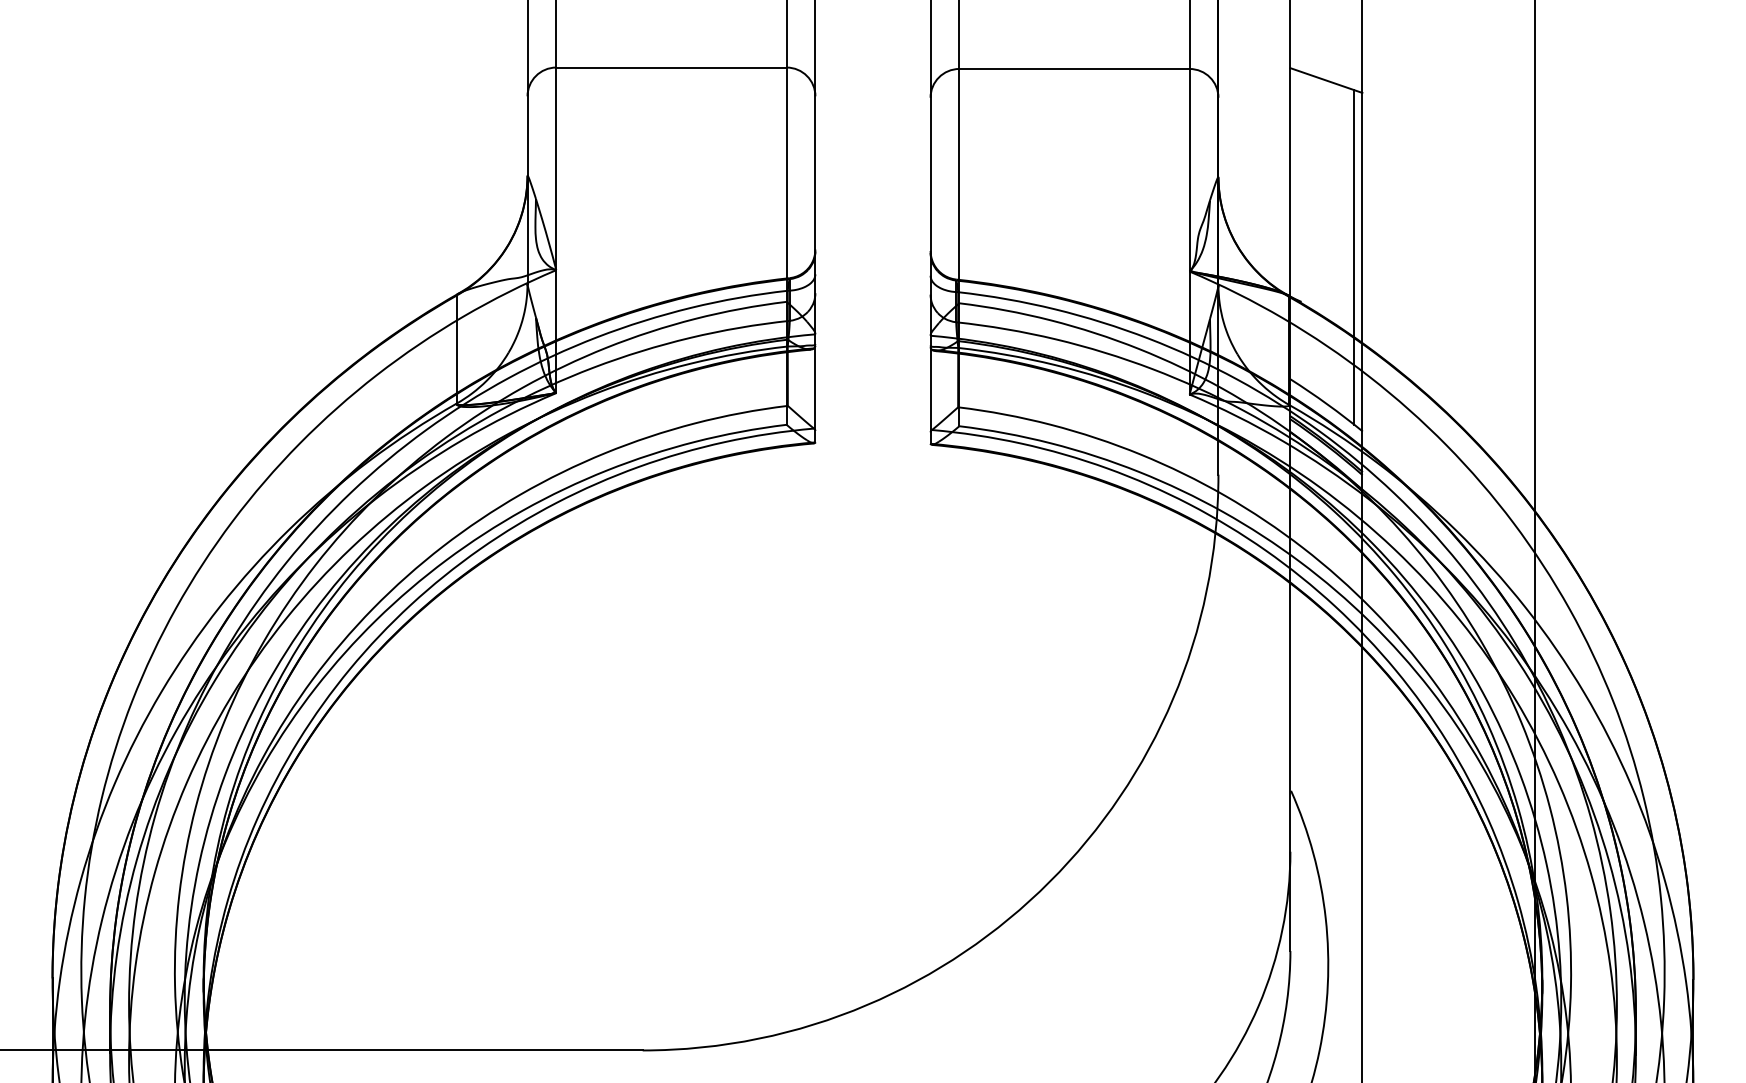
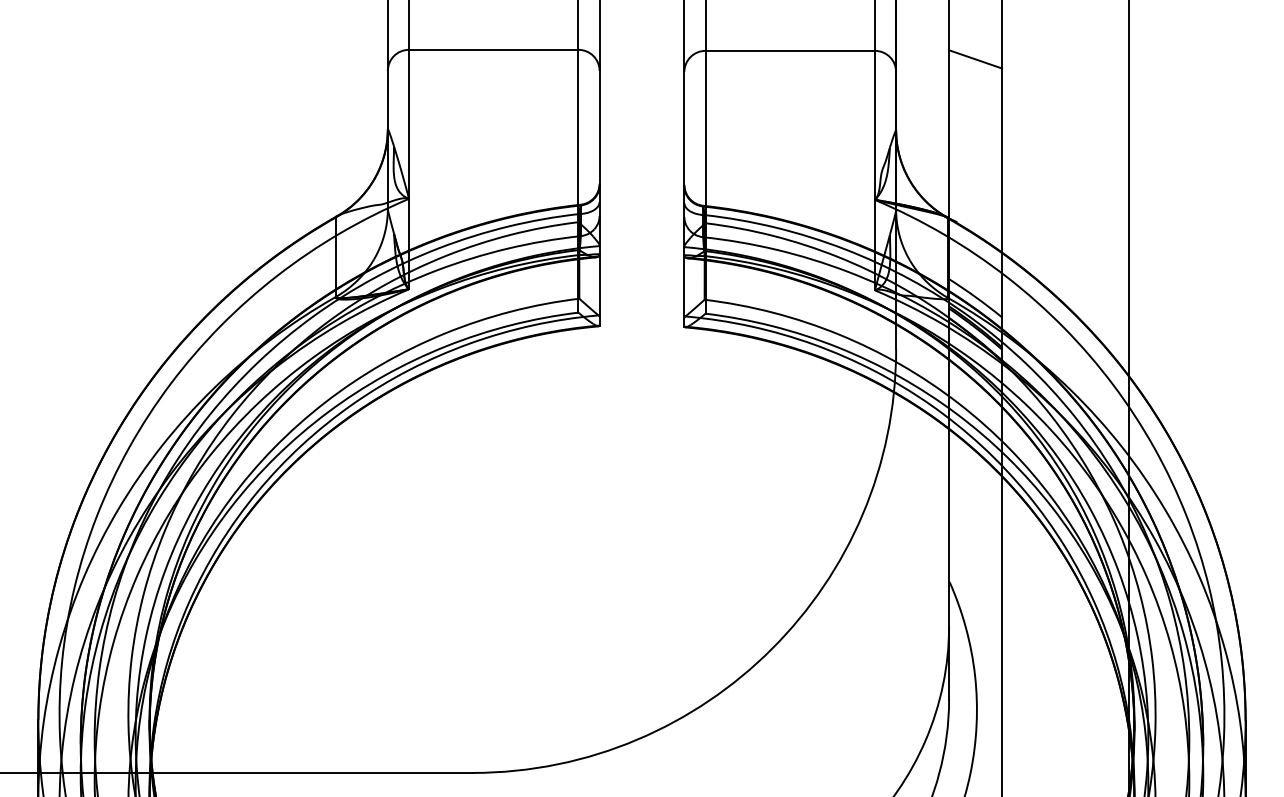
line: (1353, 257) -> (995, 189), removed

